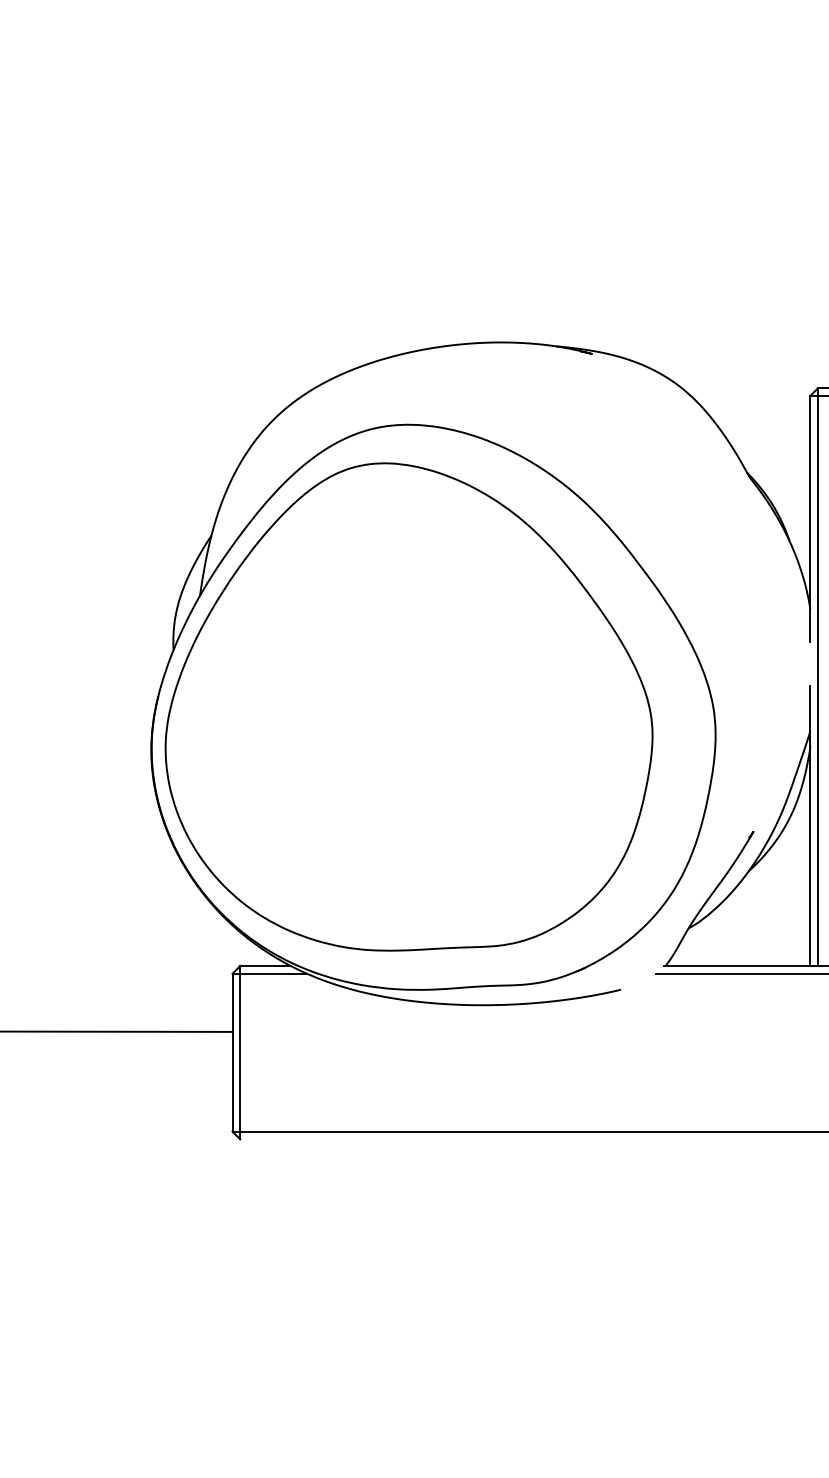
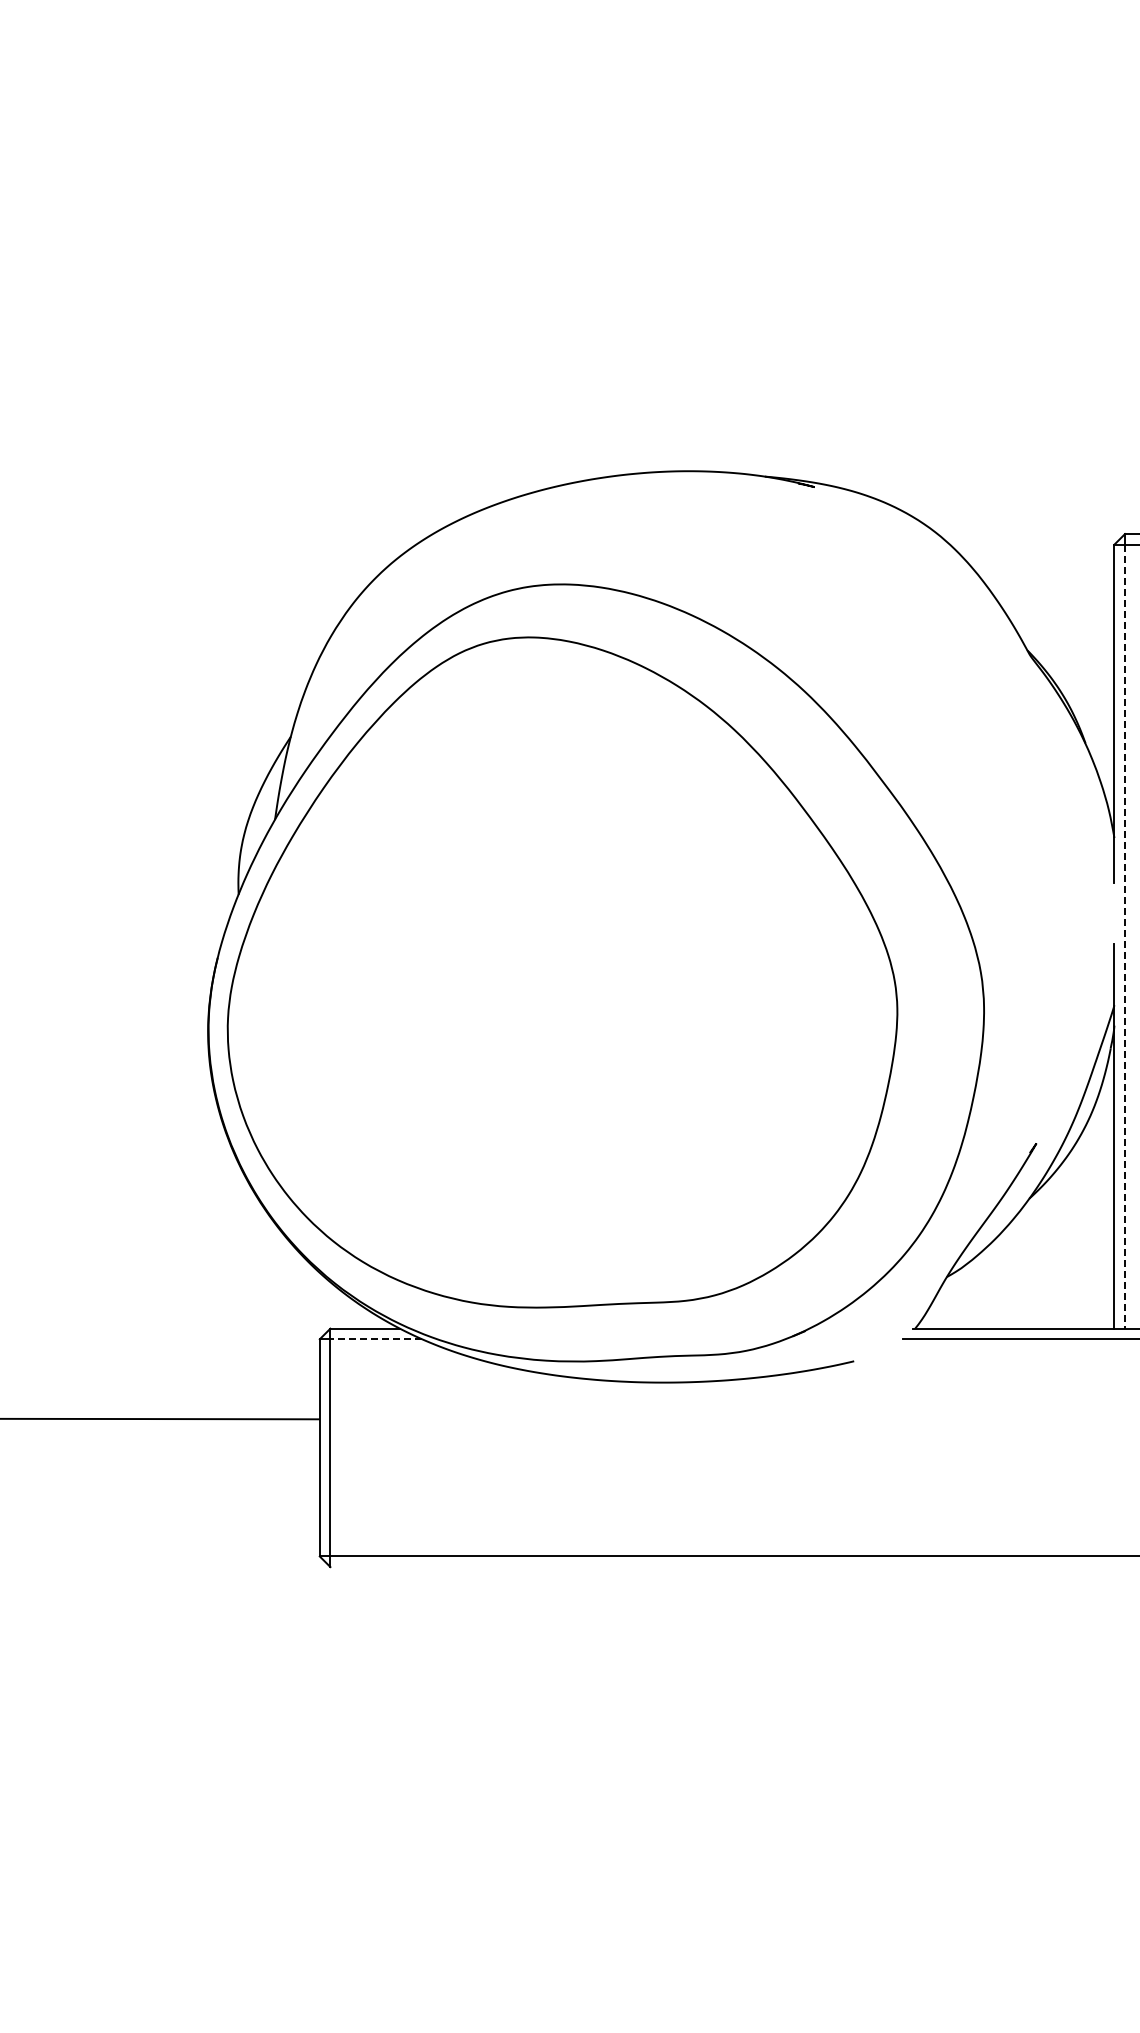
line: (818, 681) -> (1125, 937), solid -> dashed
line: (273, 973) -> (376, 1339), solid -> dashed

